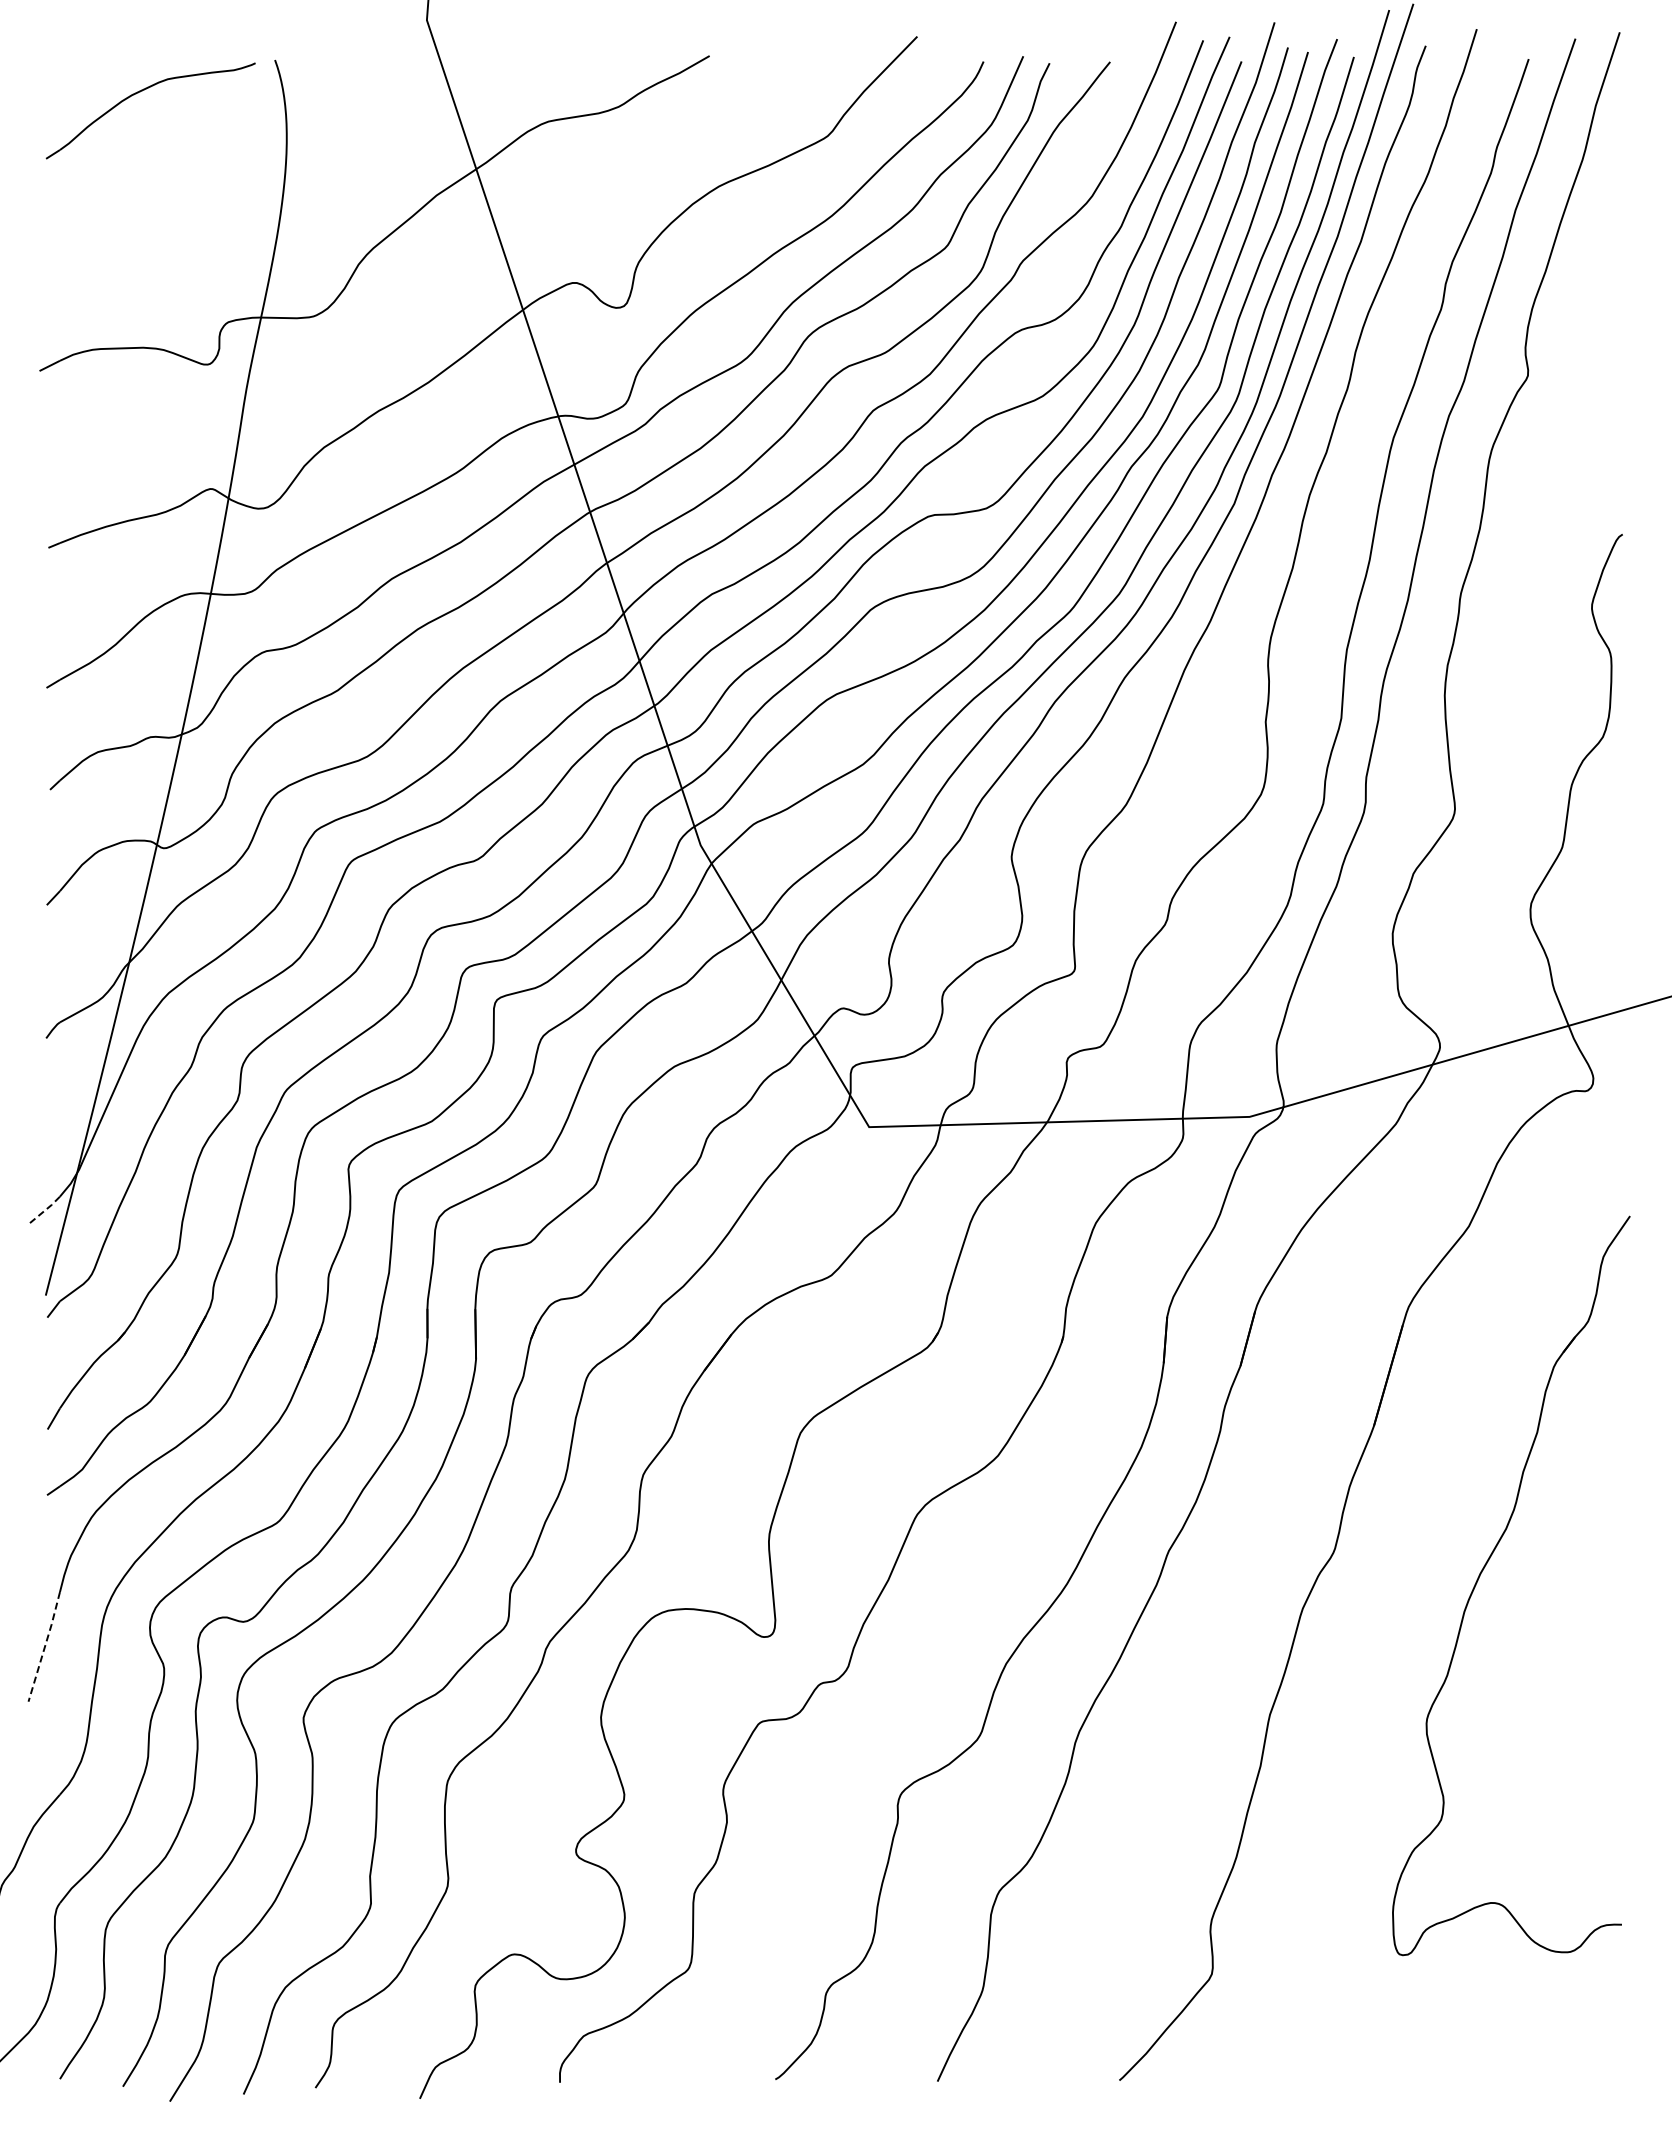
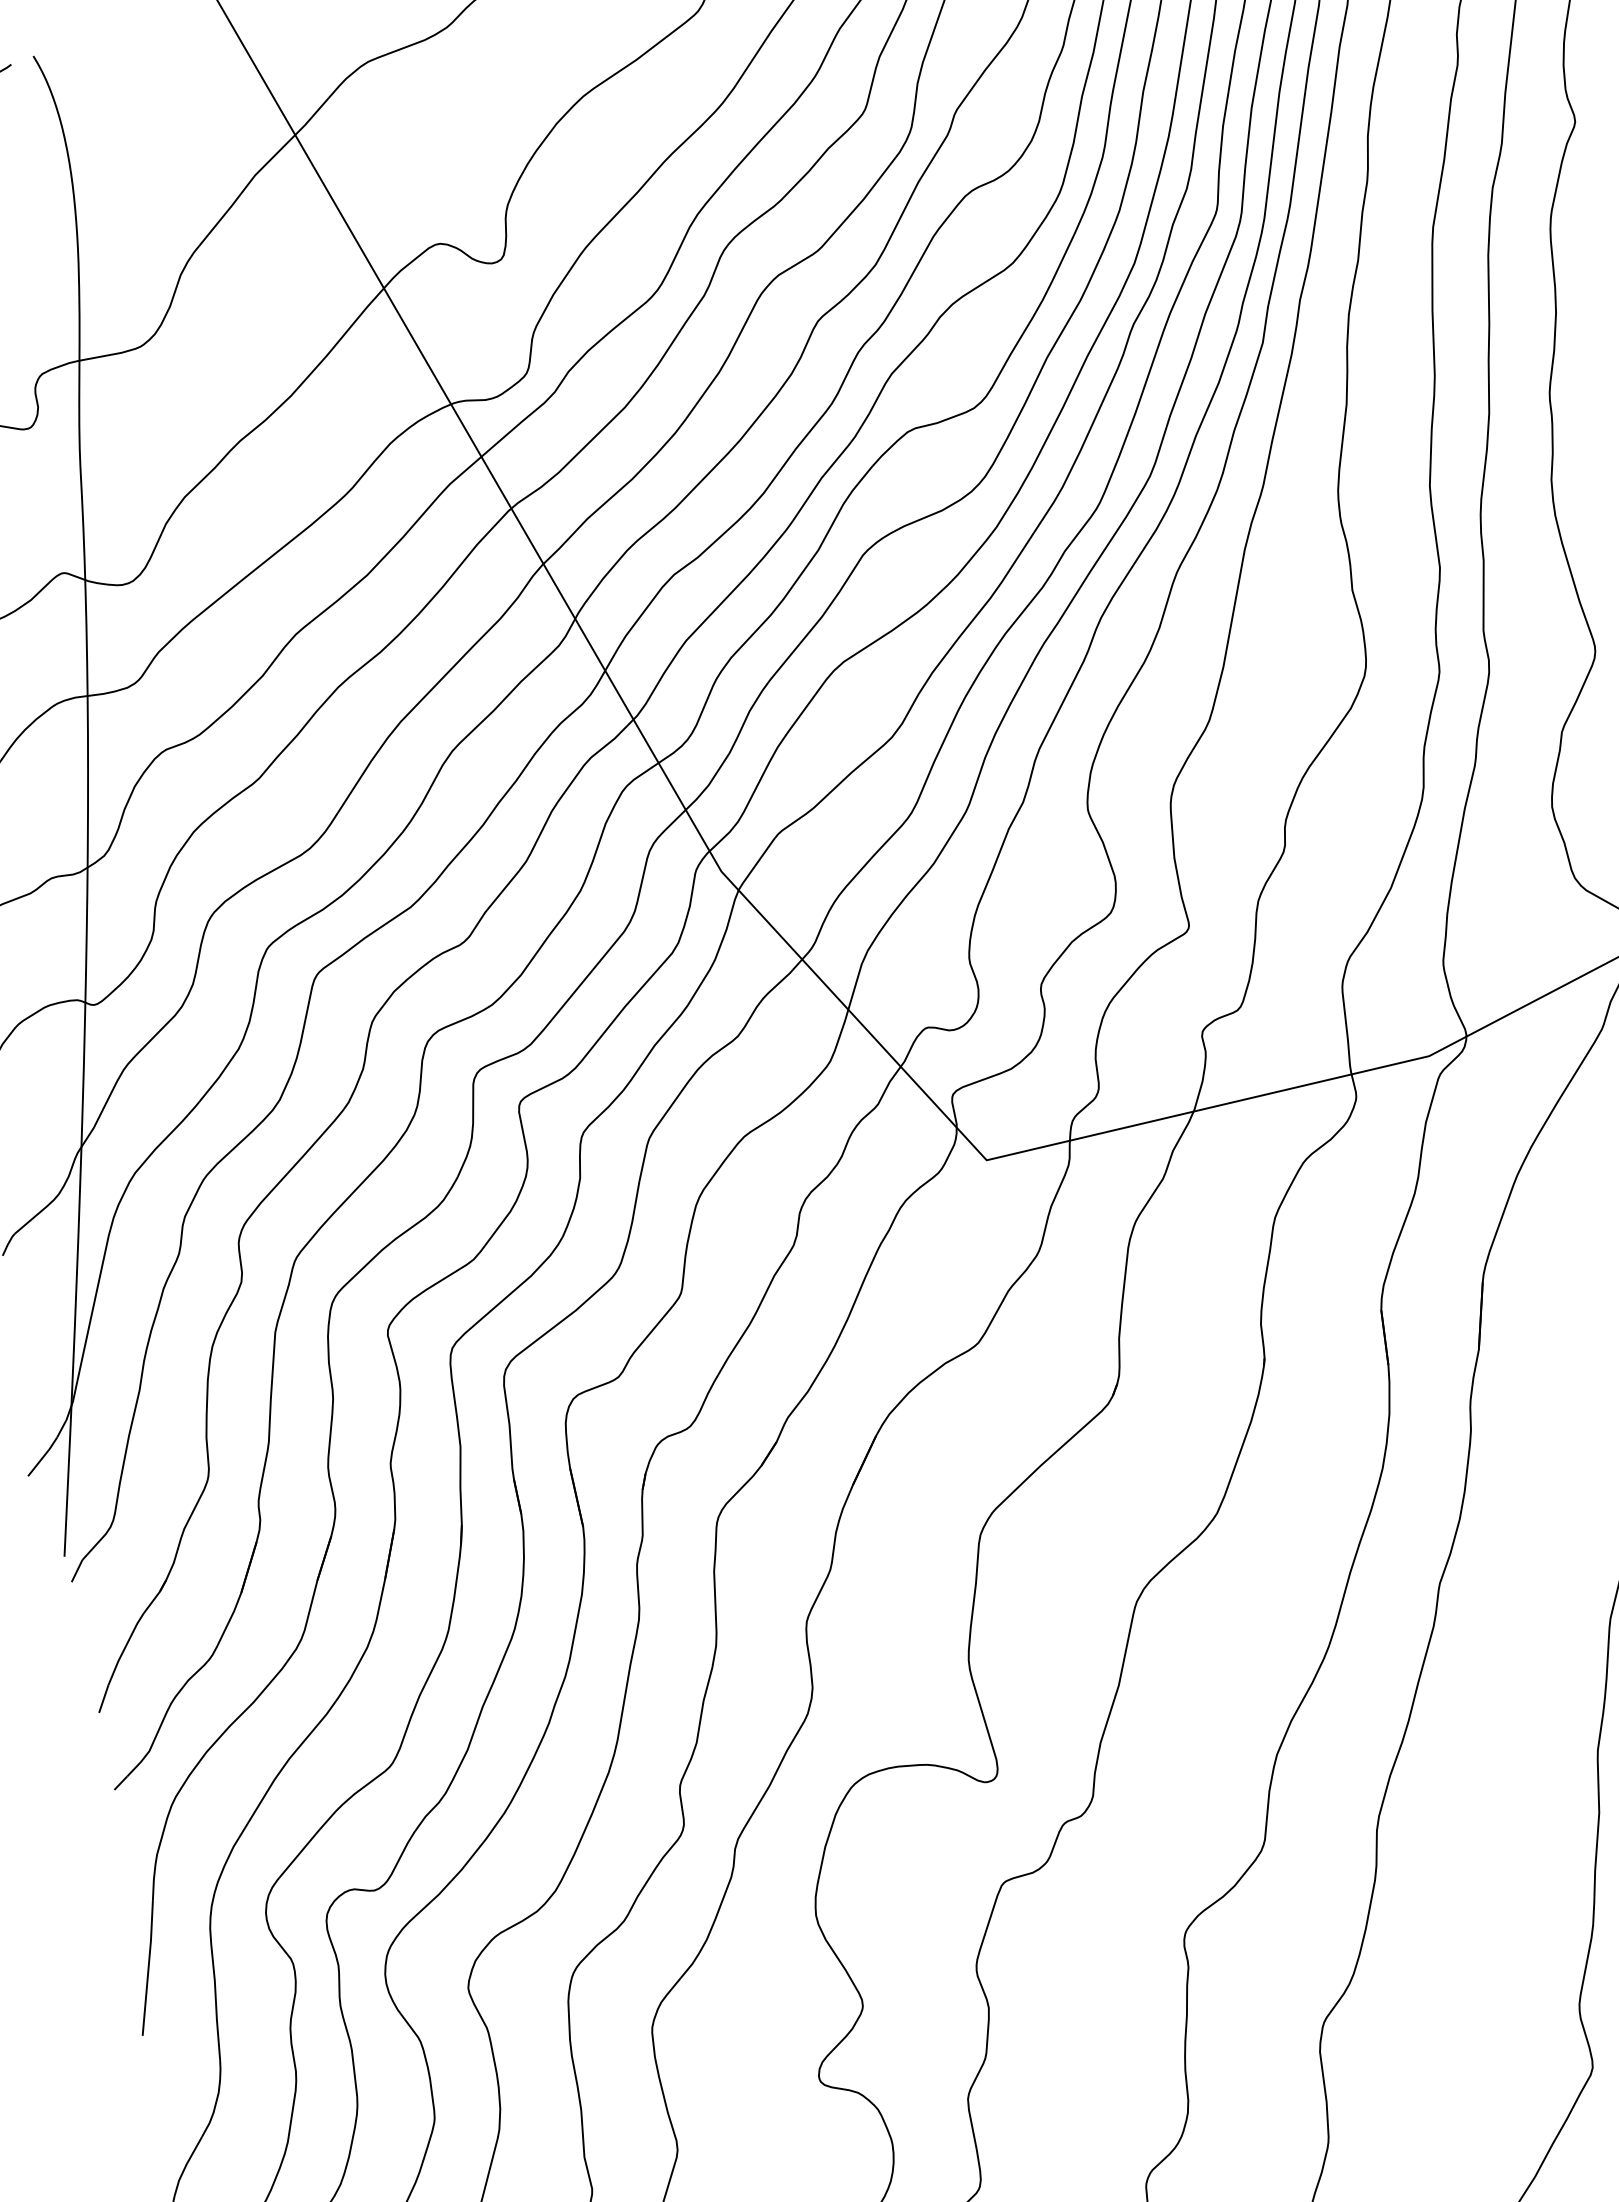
line: (45, 1210) -> (43, 1457), dashed -> solid
line: (45, 1646) -> (149, 1967), dashed -> solid

